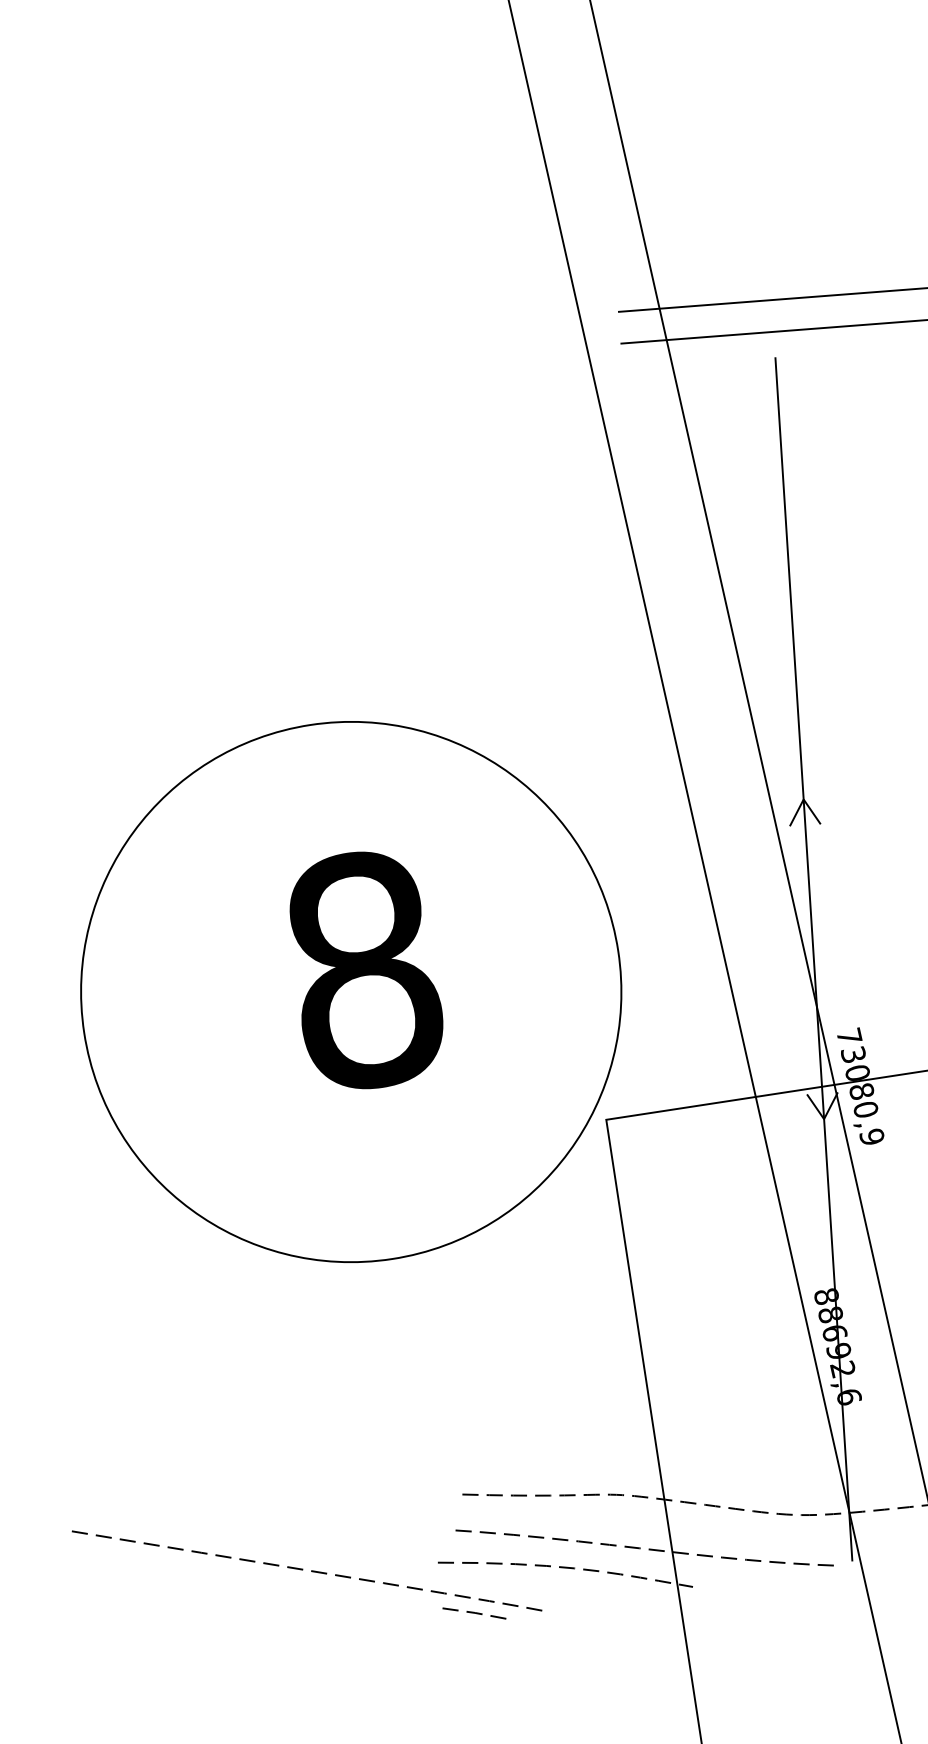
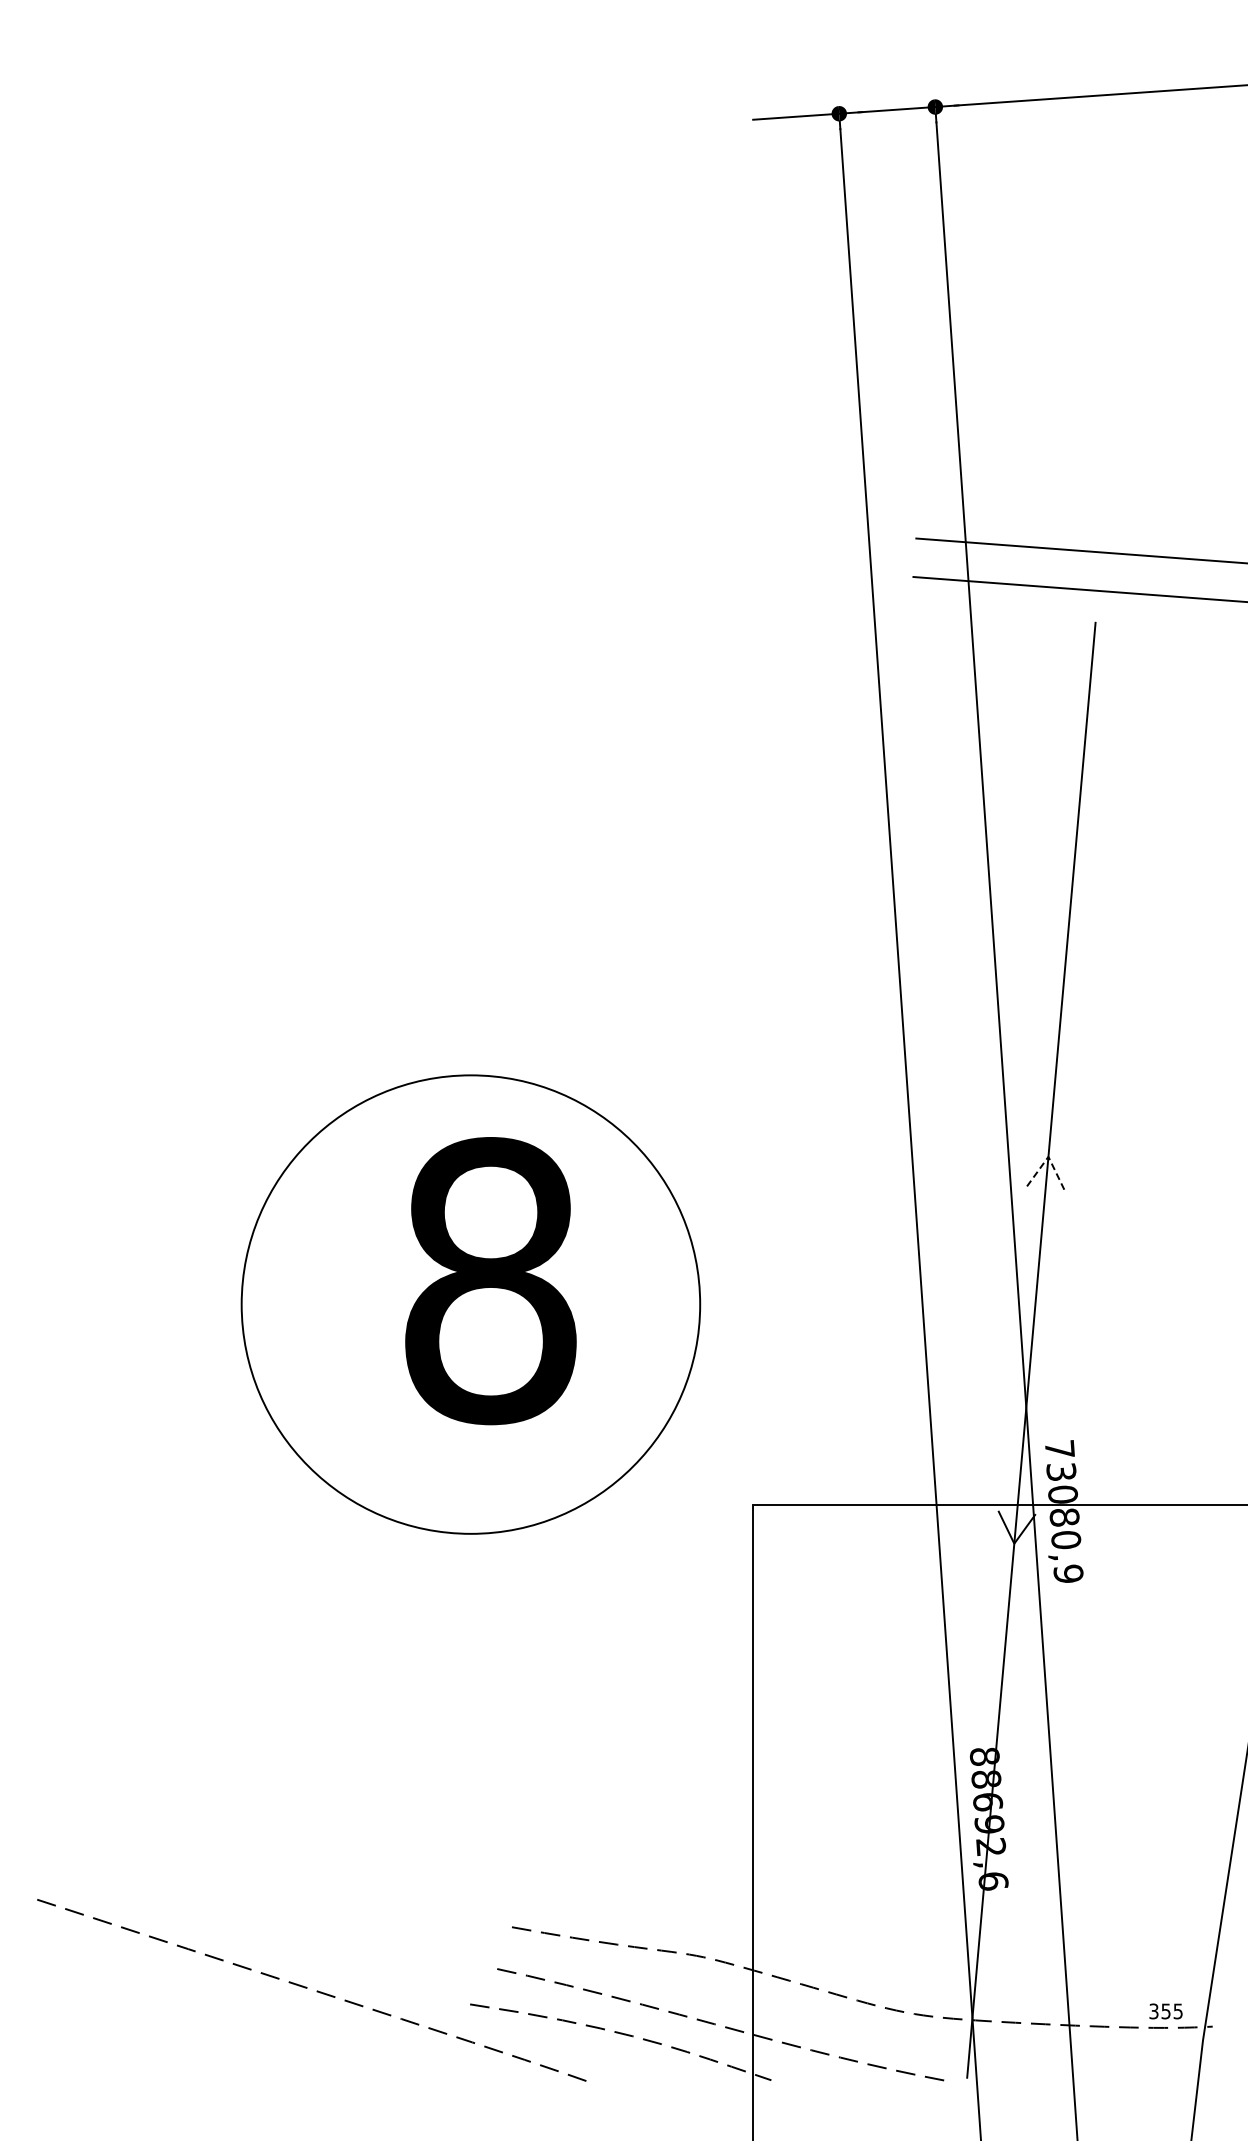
line: (803, 799) -> (1048, 1156), solid -> dashed
circle: (350, 991) -> (470, 1304), size x0.7
line: (474, 1613) -> (504, 2071), removed

